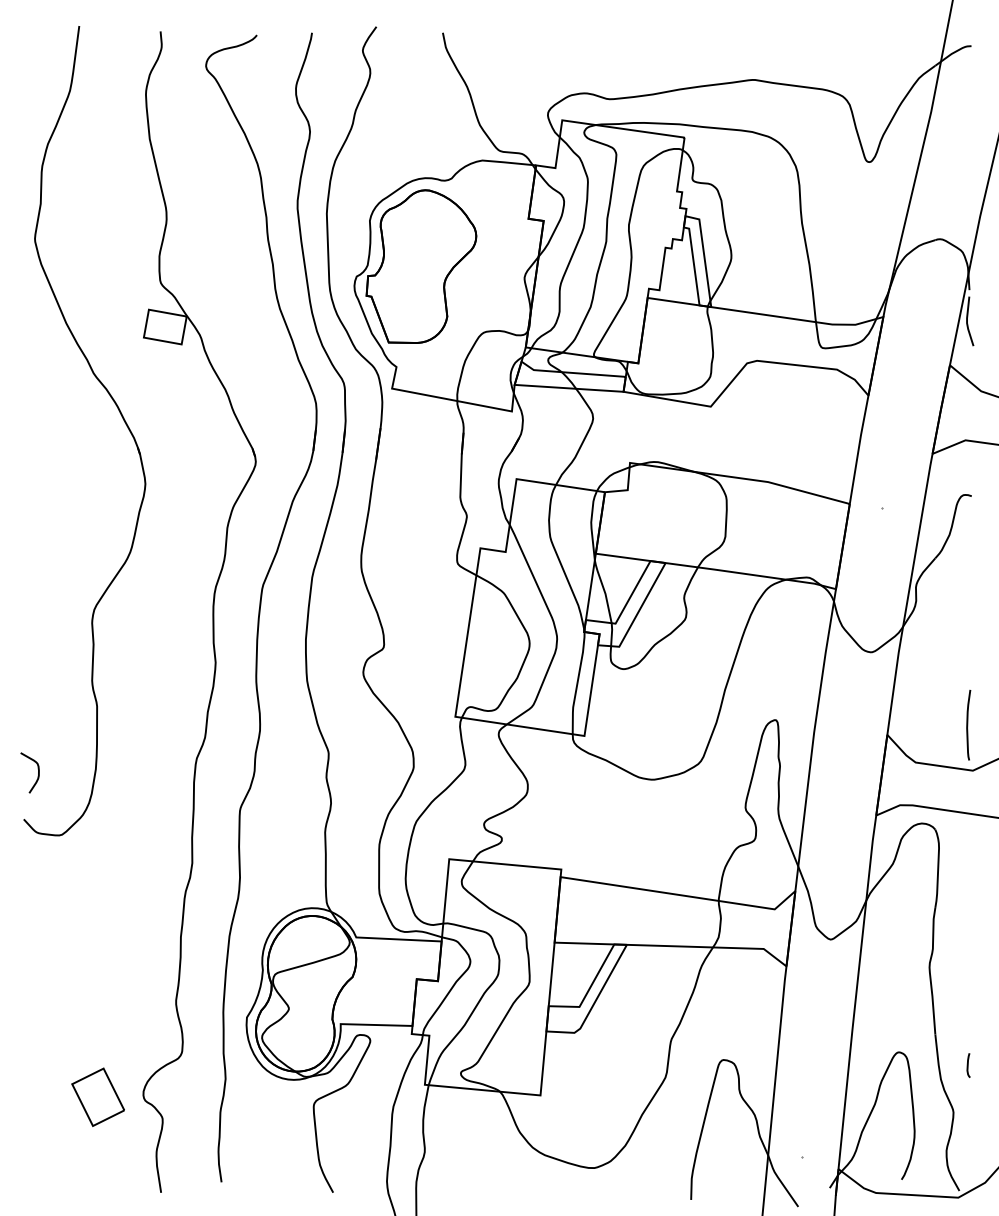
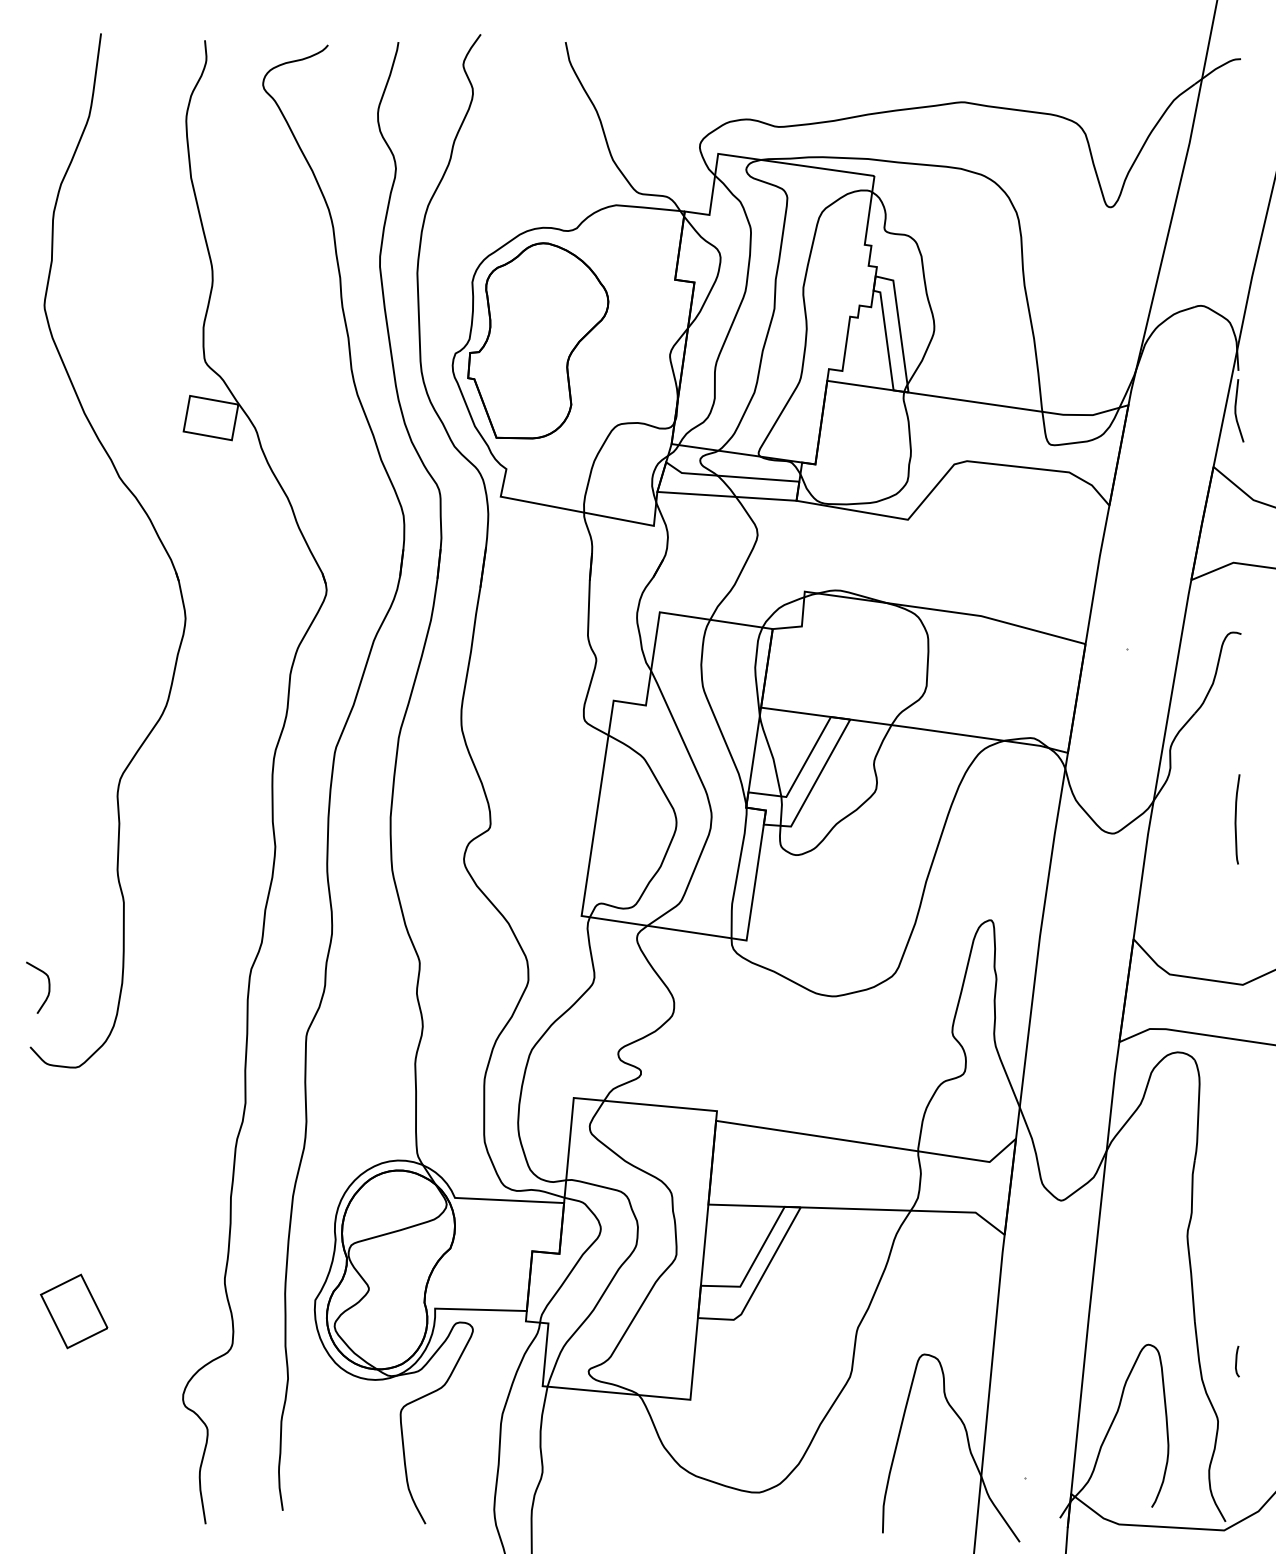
curve: (968, 724) -> (1237, 818), moved
part: (97, 1096) -> (73, 1310), moved

